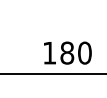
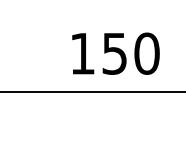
text: (67, 52) -> (115, 52), 180 -> 150

